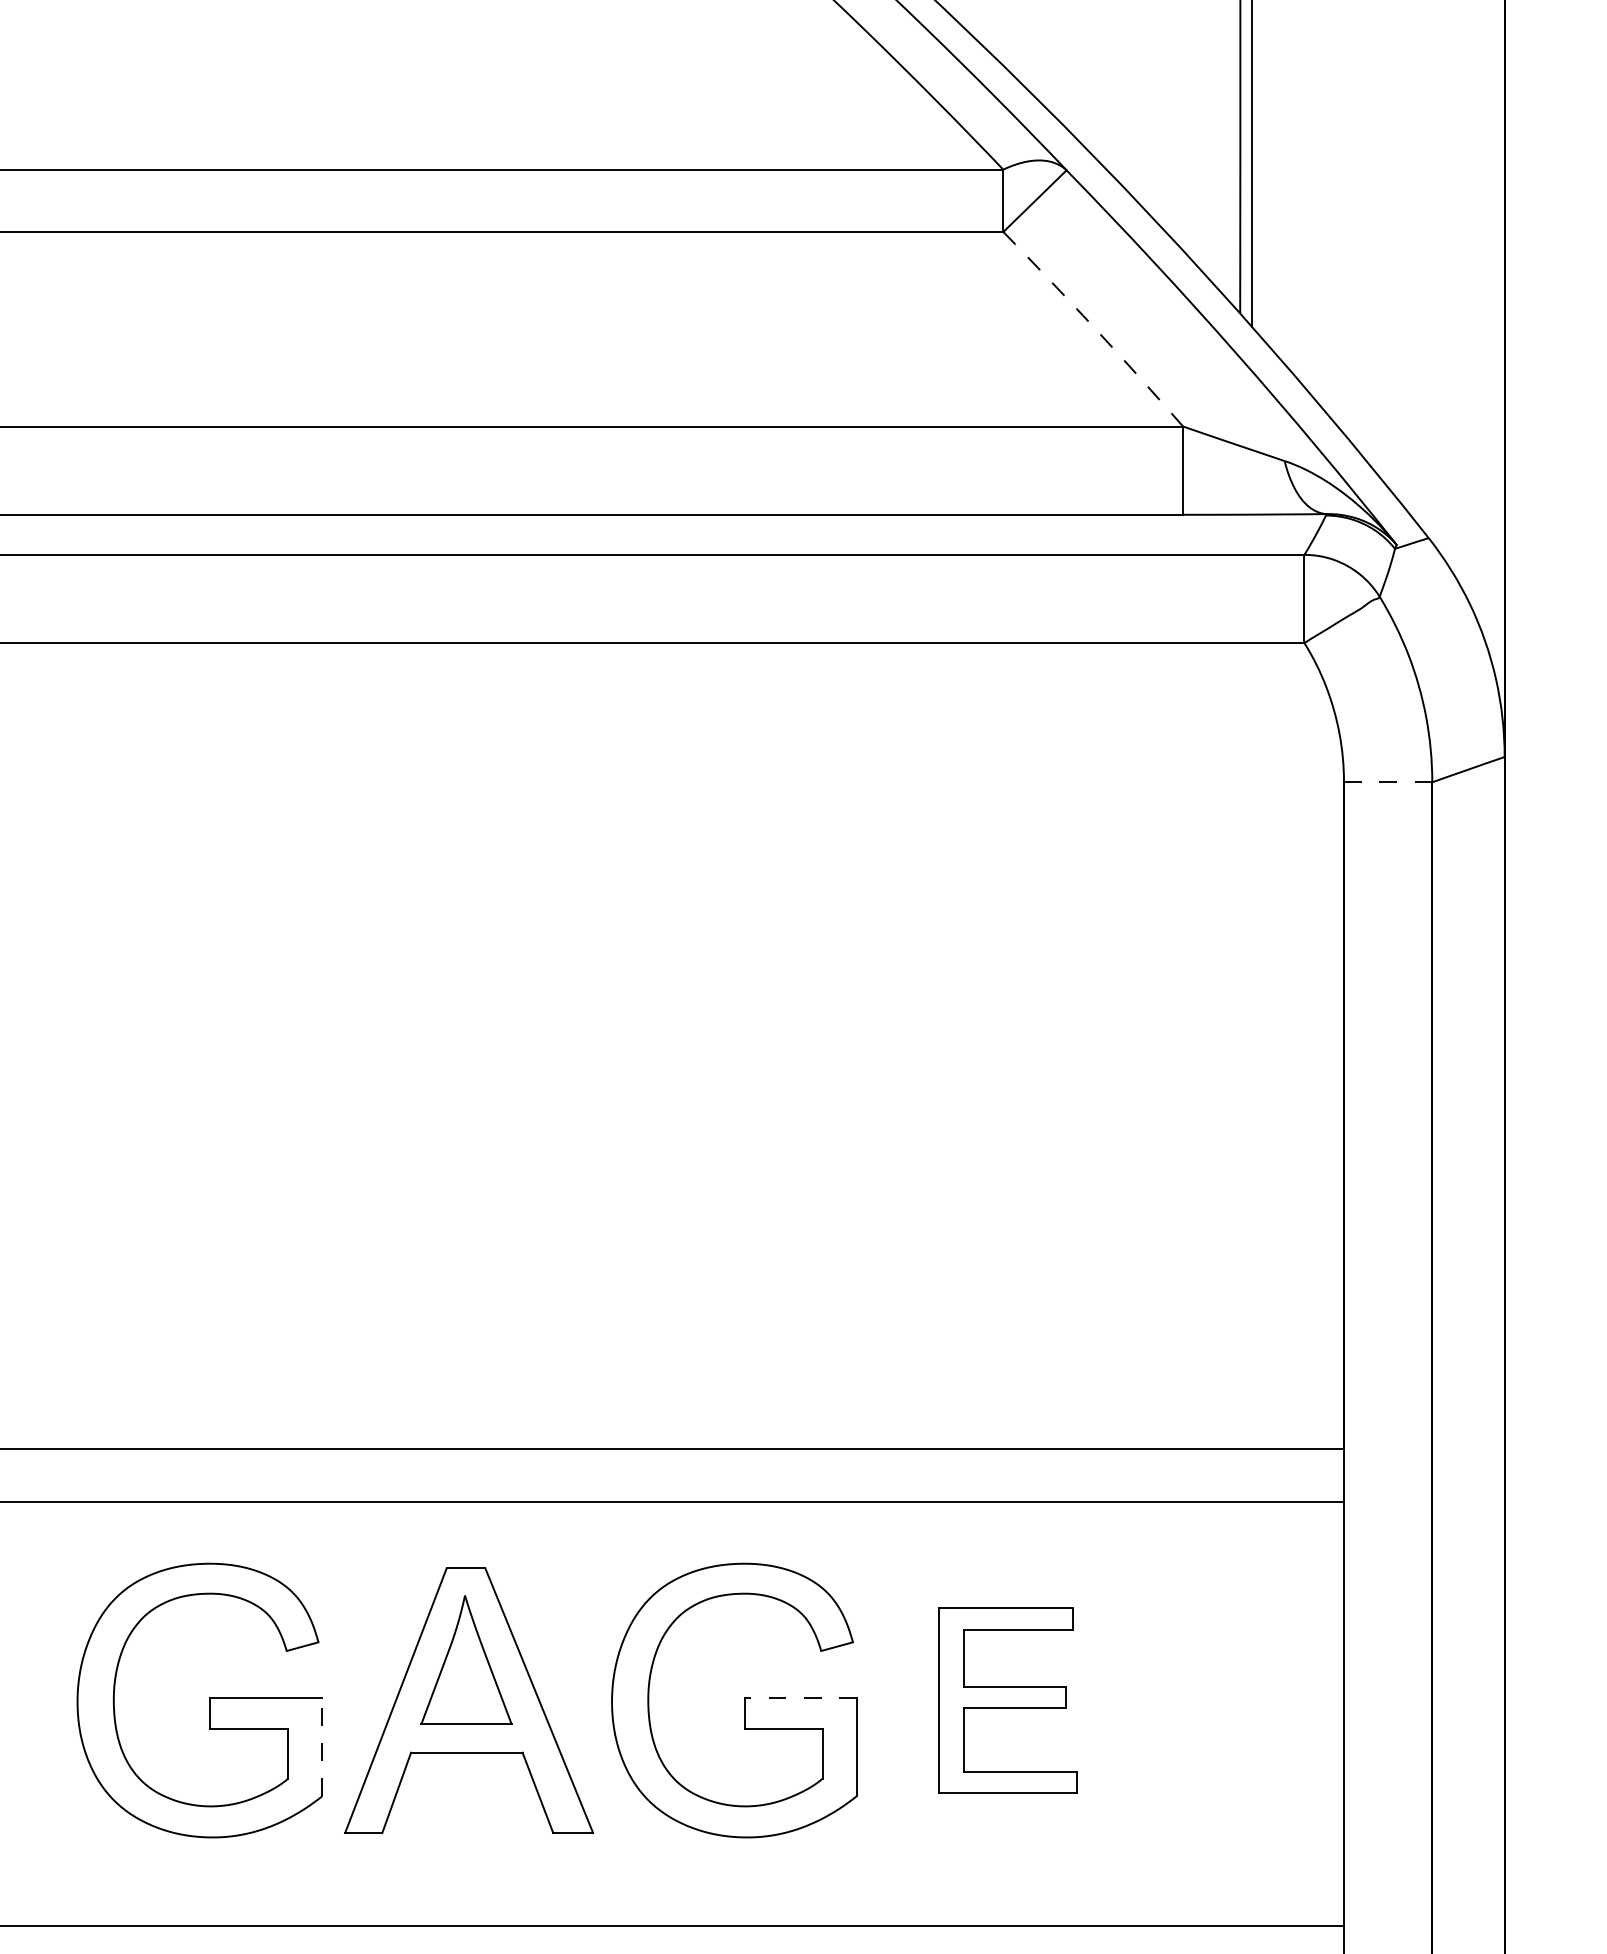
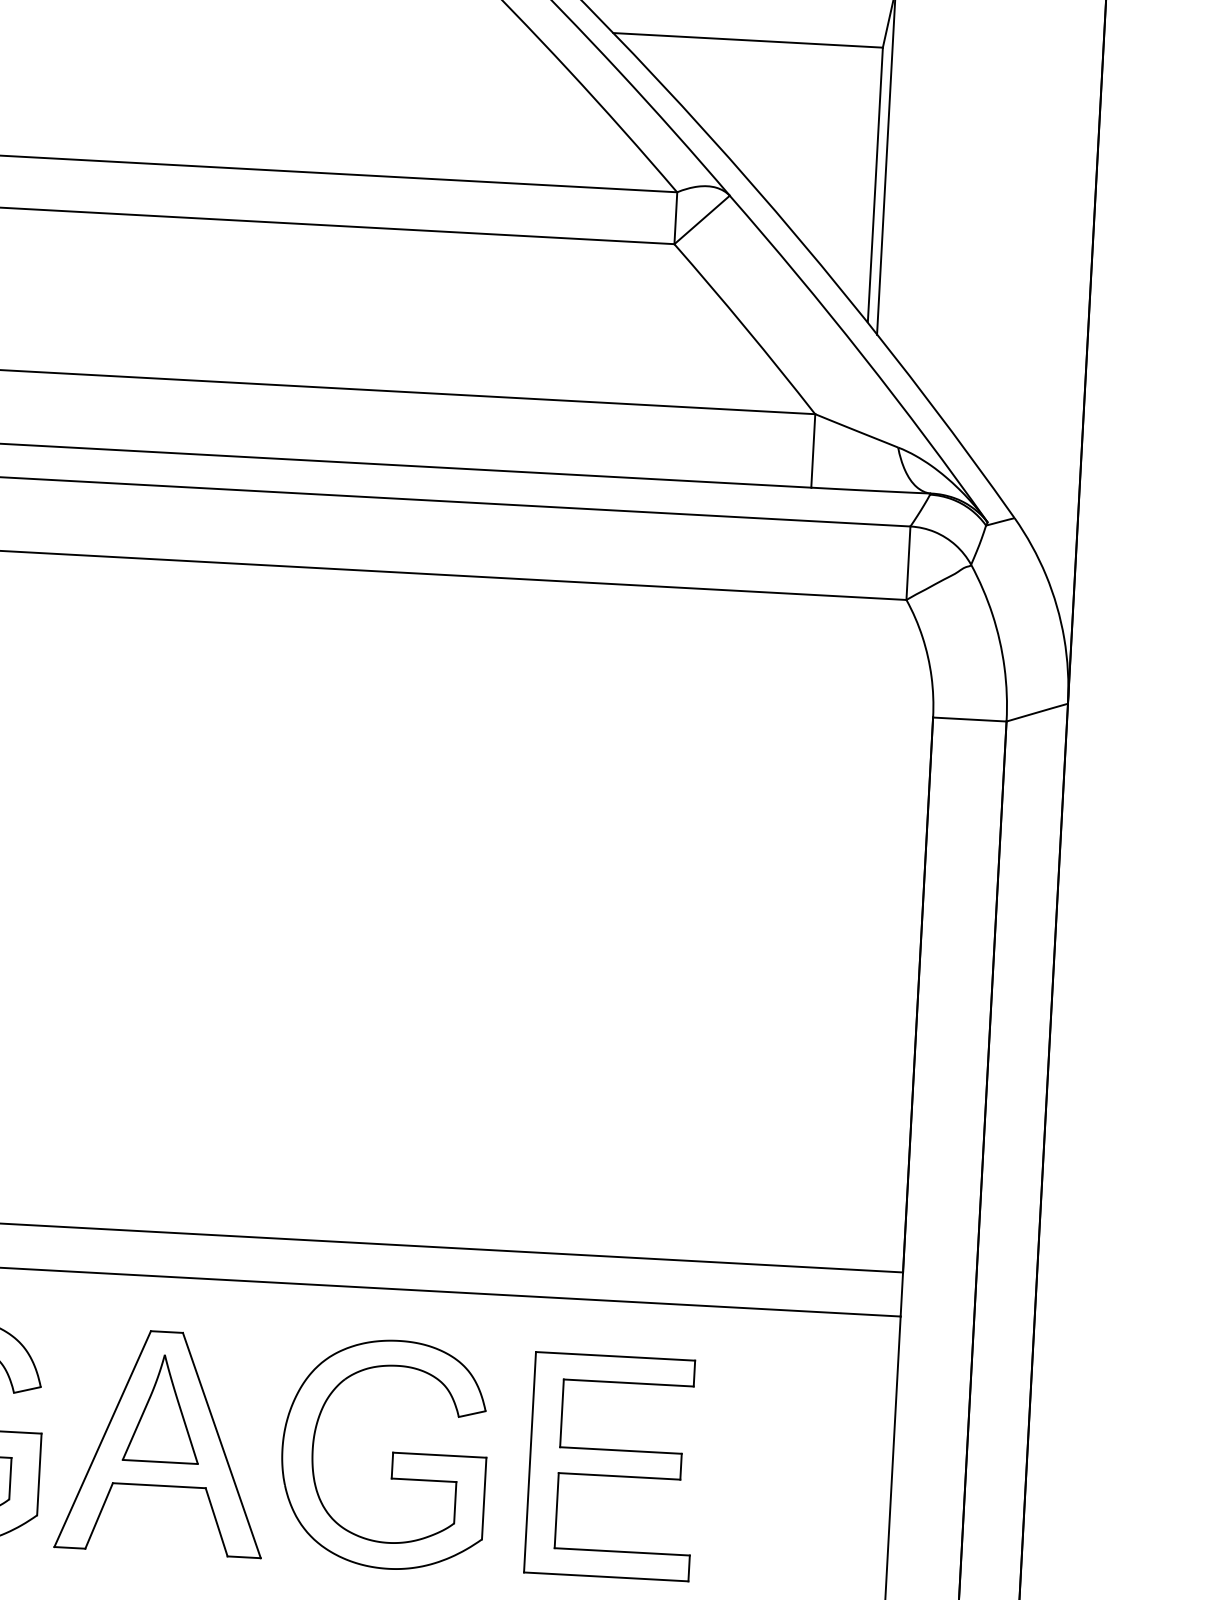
arc: (1094, 327) -> (745, 327), dashed -> solid
line: (1388, 782) -> (970, 719), dashed -> solid
line: (800, 1698) -> (439, 1455), dashed -> solid
part: (1007, 1700) -> (611, 1466), size x1.43
line: (322, 1746) -> (39, 1474), dashed -> solid

